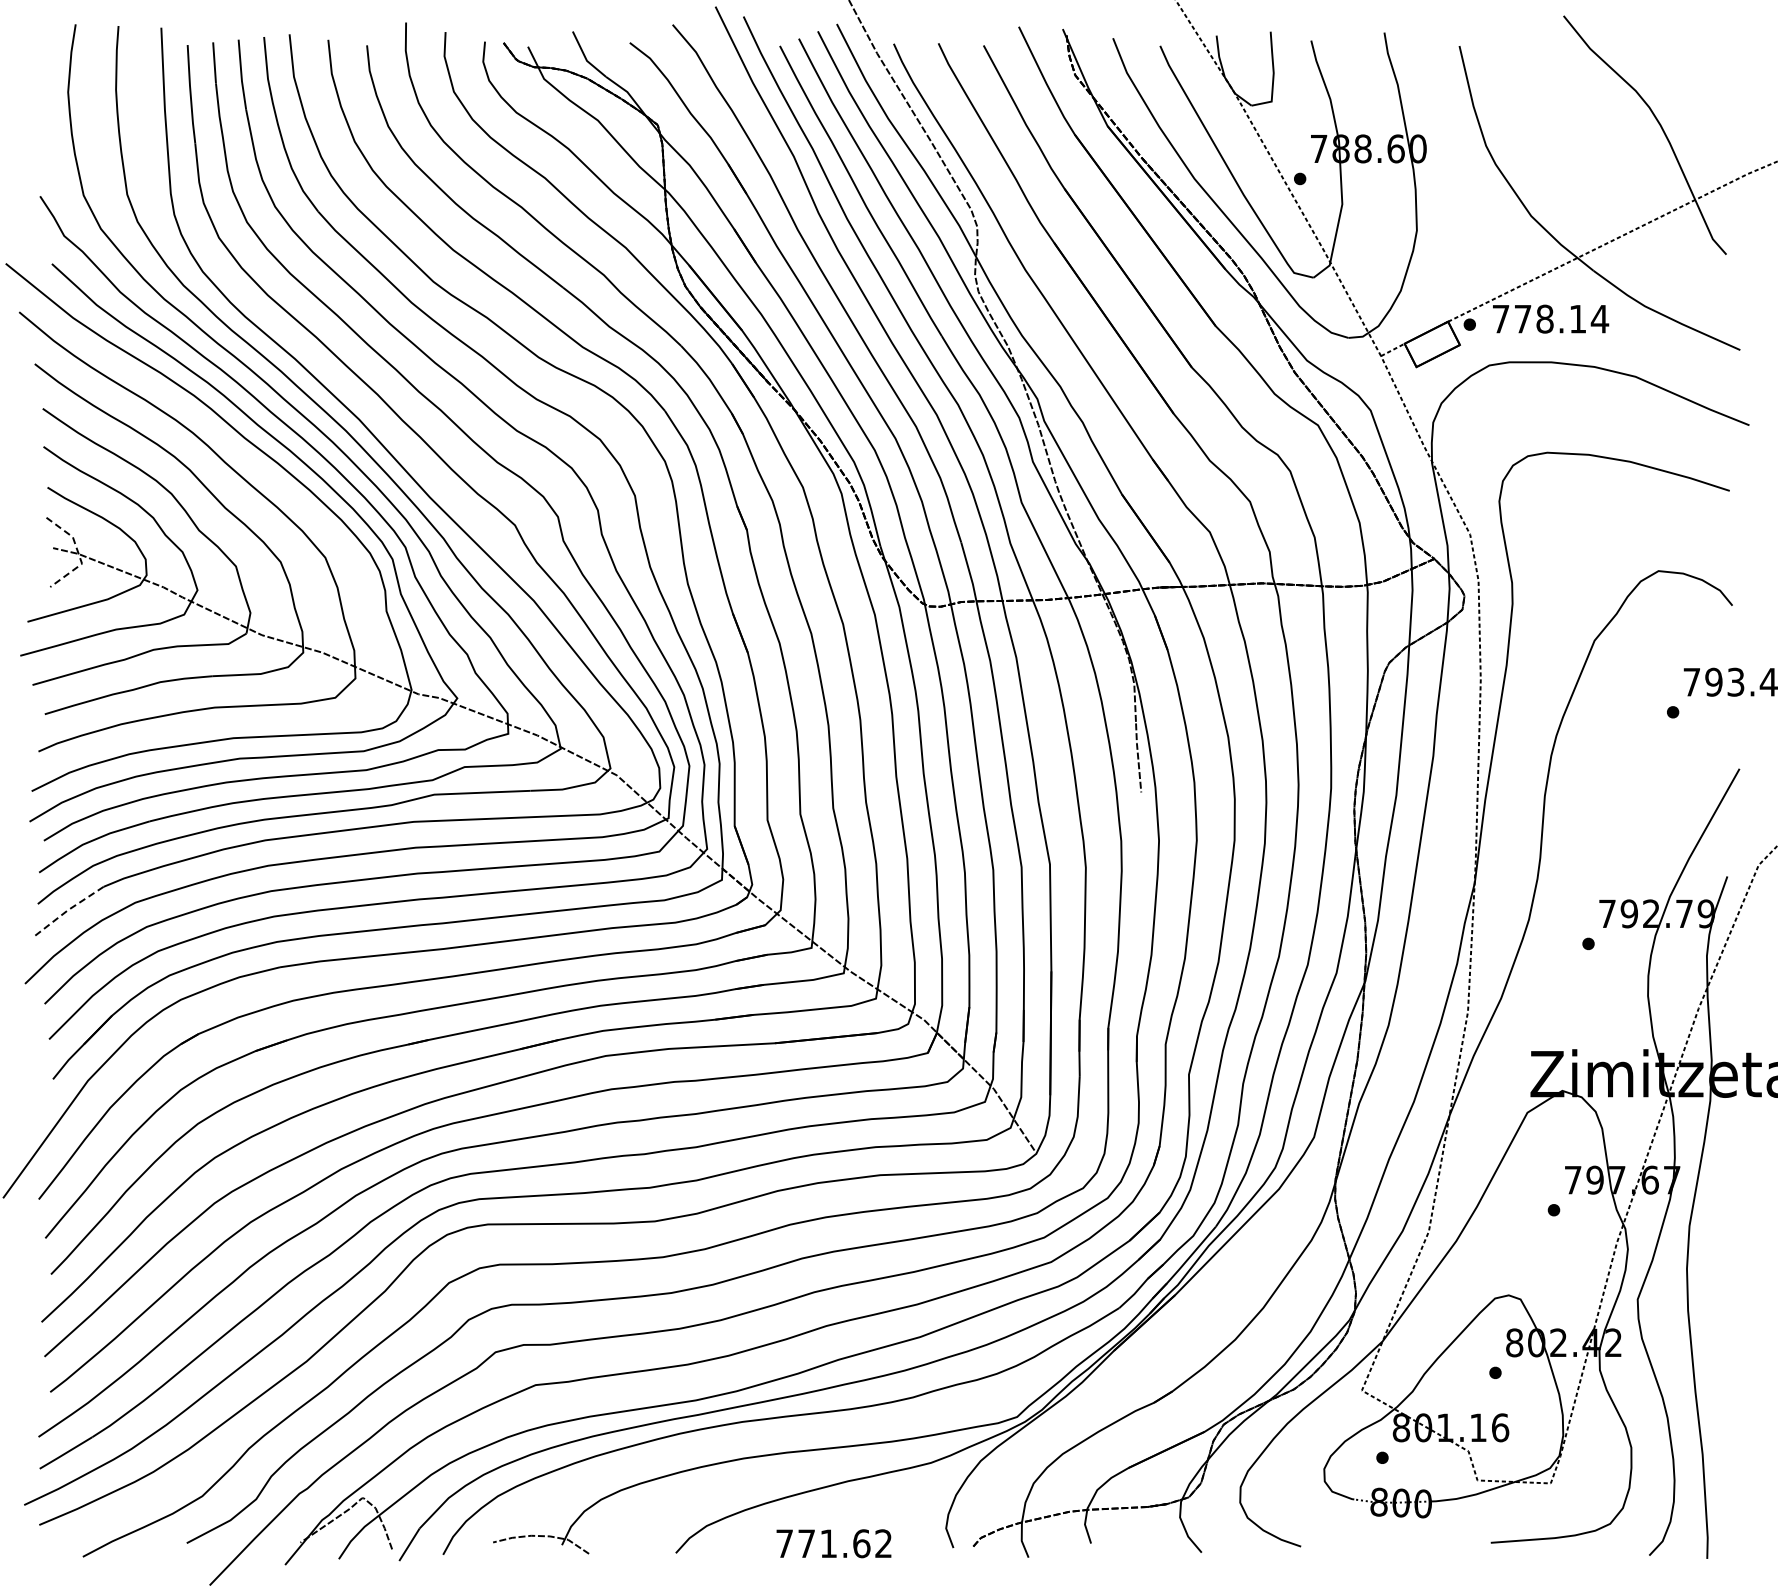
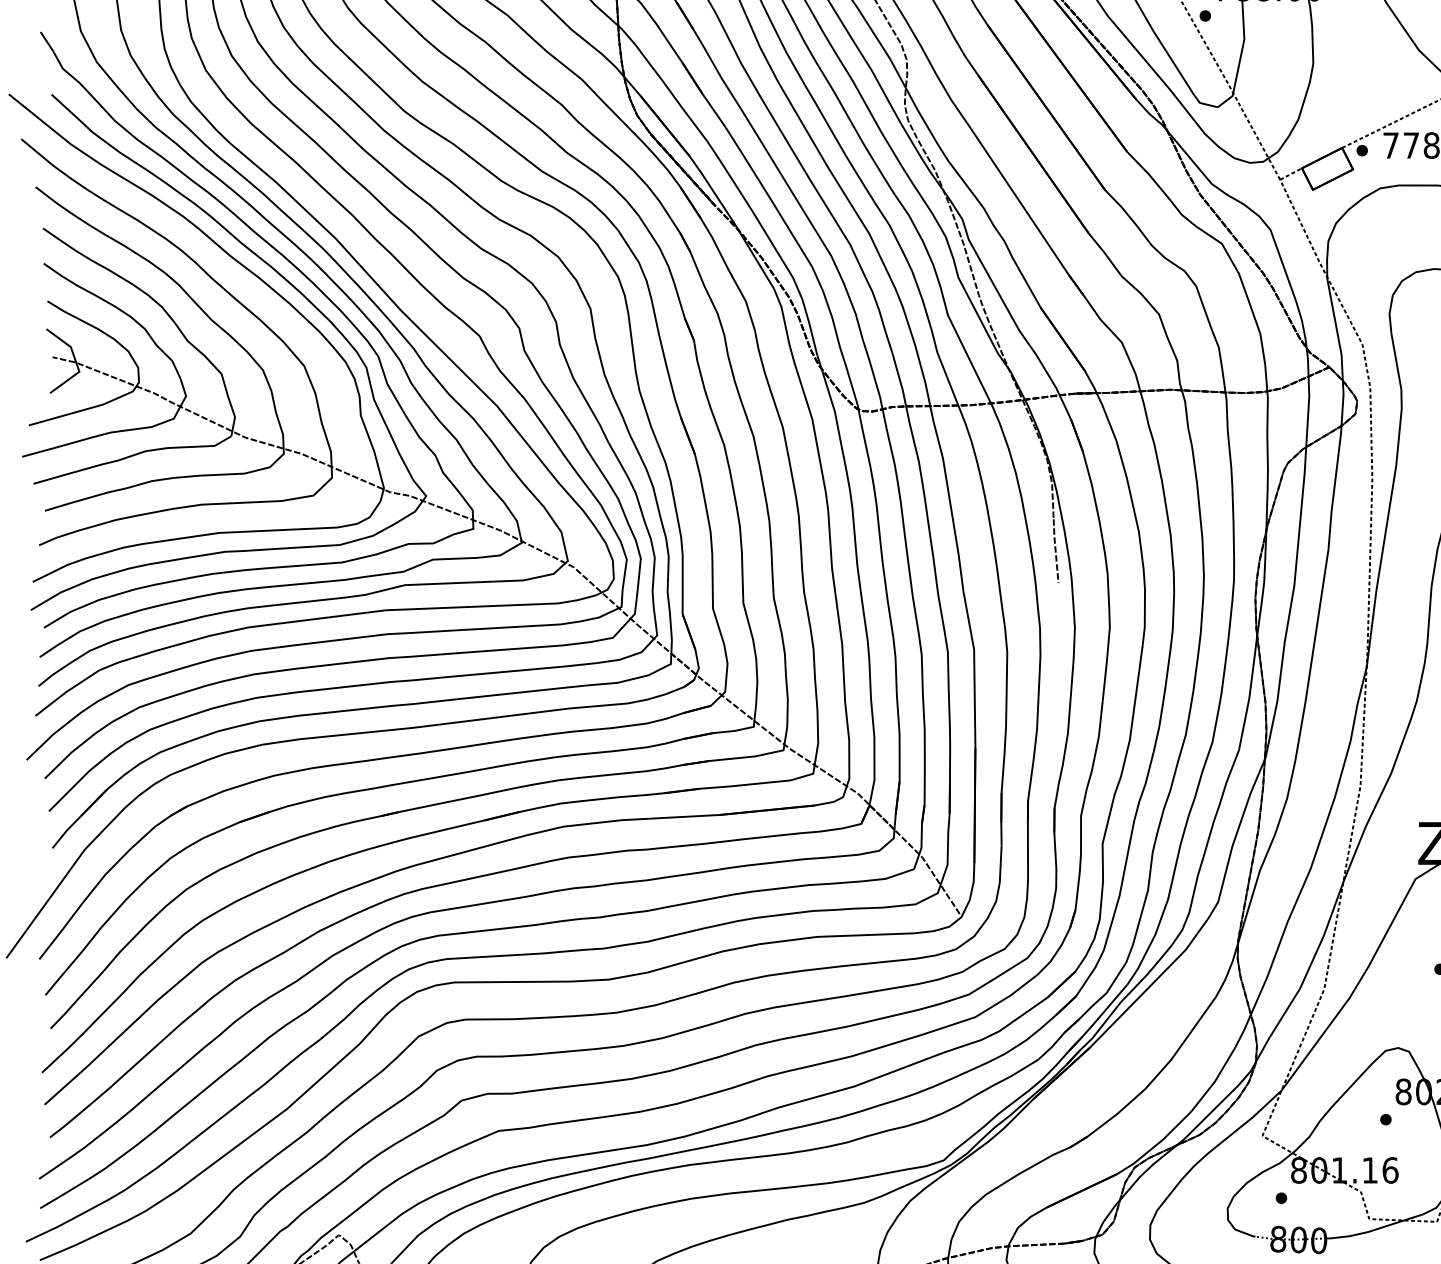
line: (78, 553) -> (76, 362), dashed -> solid
line: (68, 910) -> (66, 692), dashed -> solid

